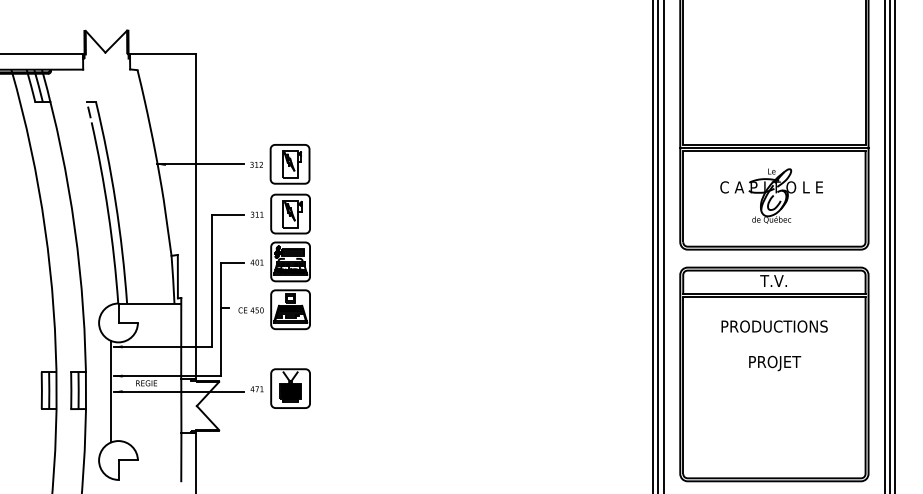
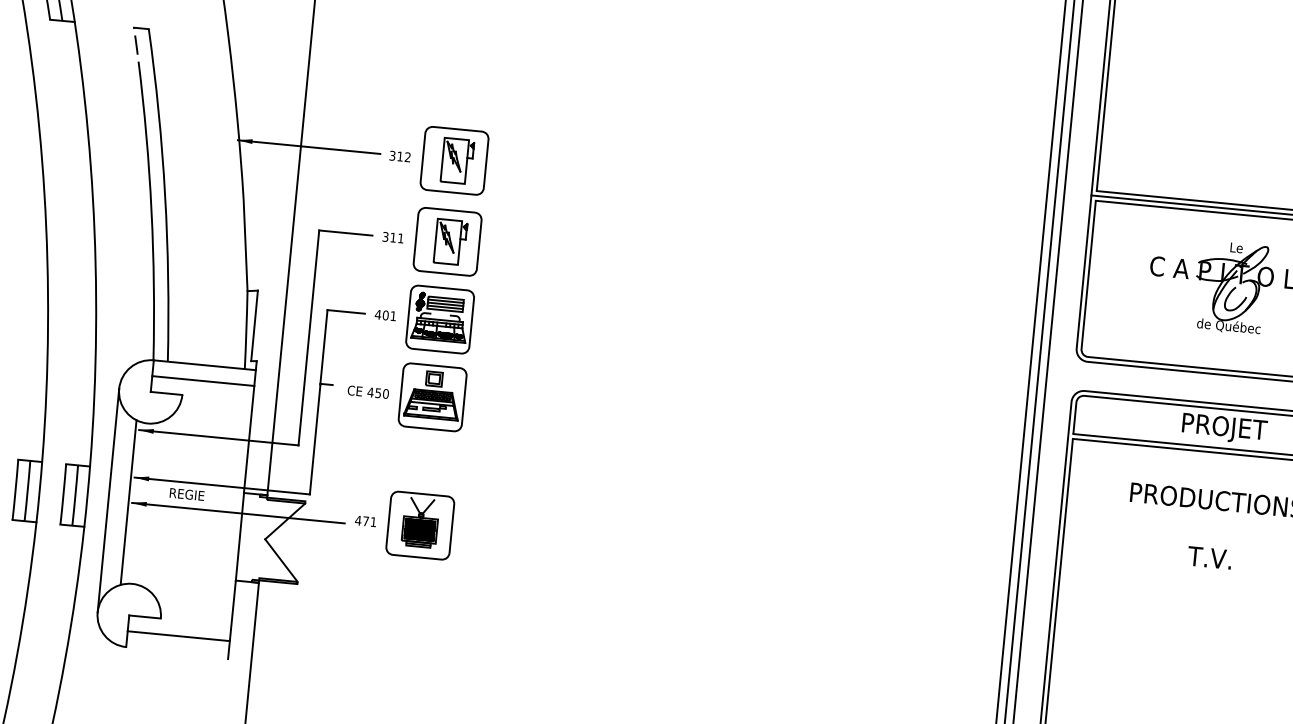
text: (775, 282) -> (1225, 428), T.V. -> PROJET
line: (149, 313) -> (202, 381), added
text: (775, 363) -> (1212, 560), PROJET -> T.V.
line: (99, 391) -> (109, 500), added
line: (149, 470) -> (178, 636), added

